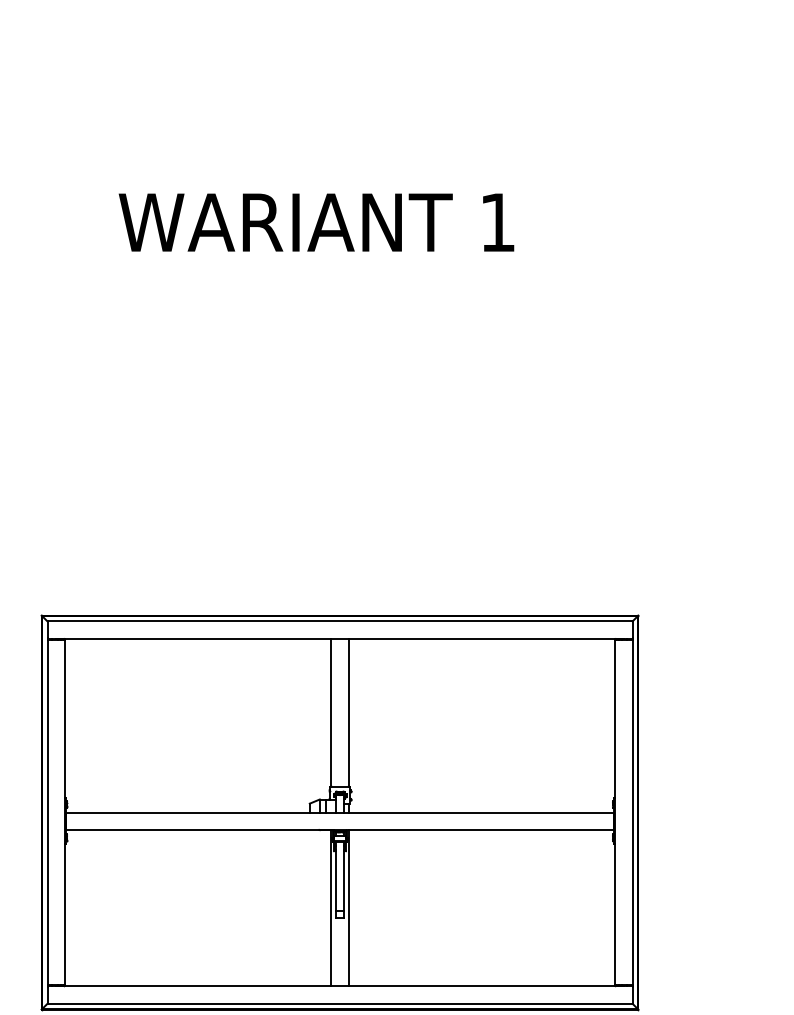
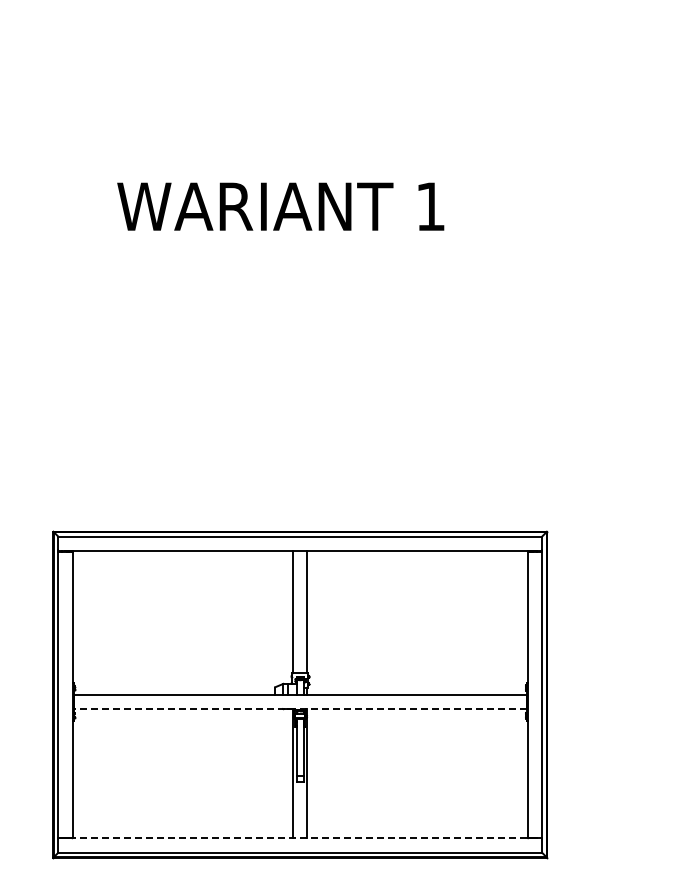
line: (339, 830) -> (299, 709), solid -> dashed
line: (340, 986) -> (300, 838), solid -> dashed

